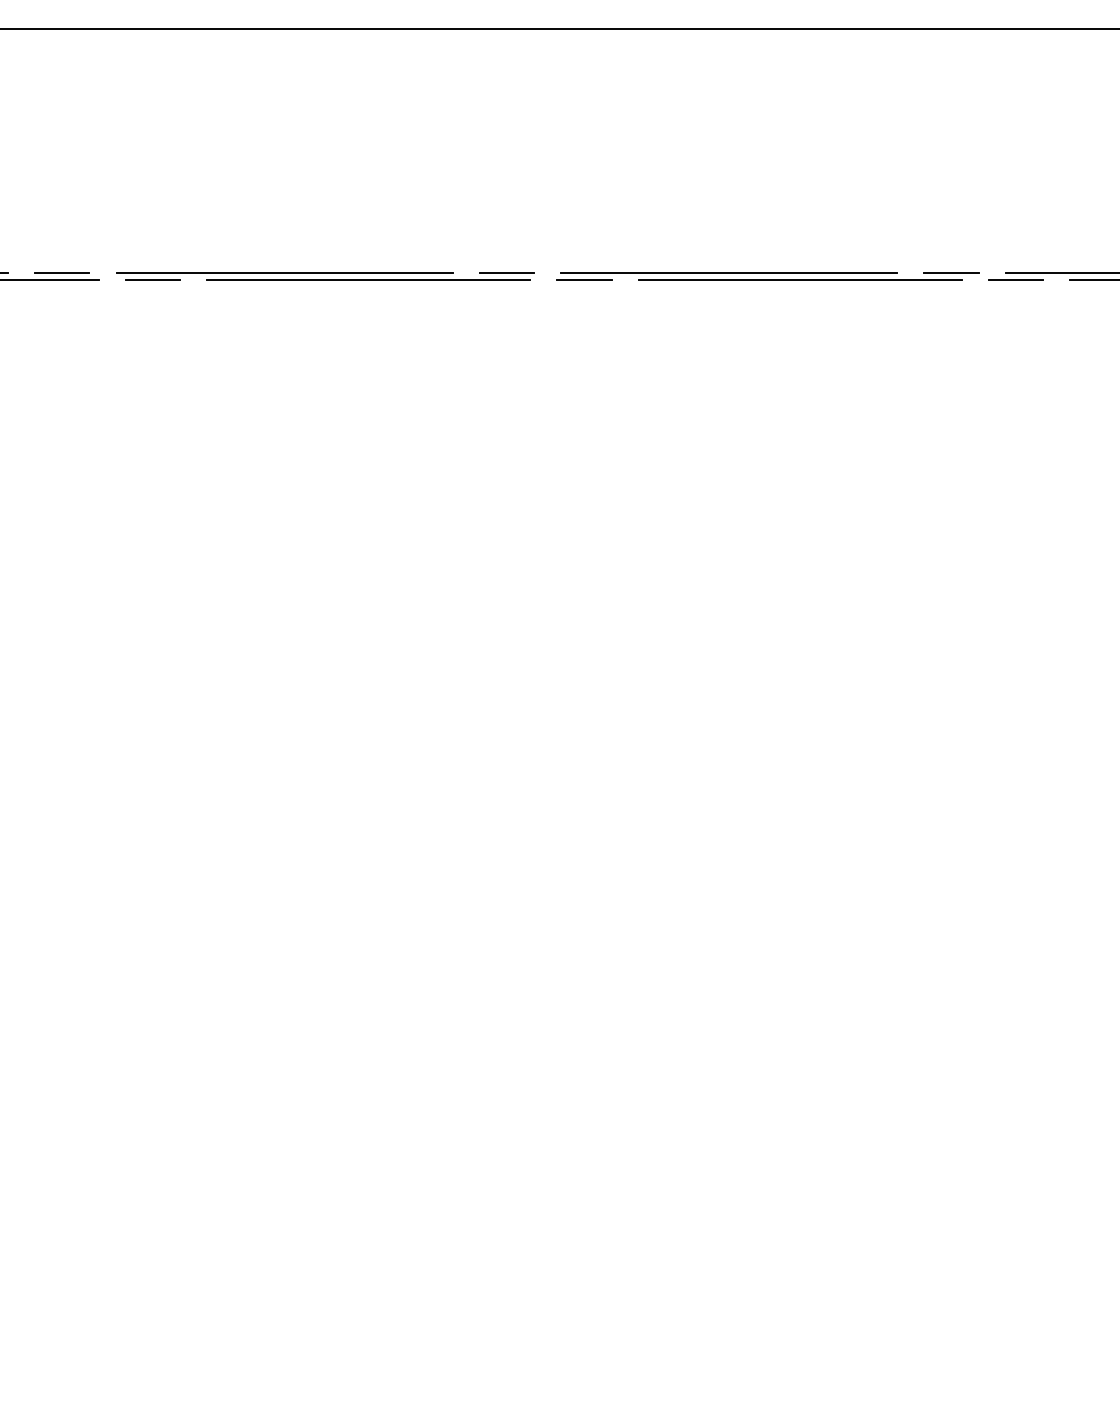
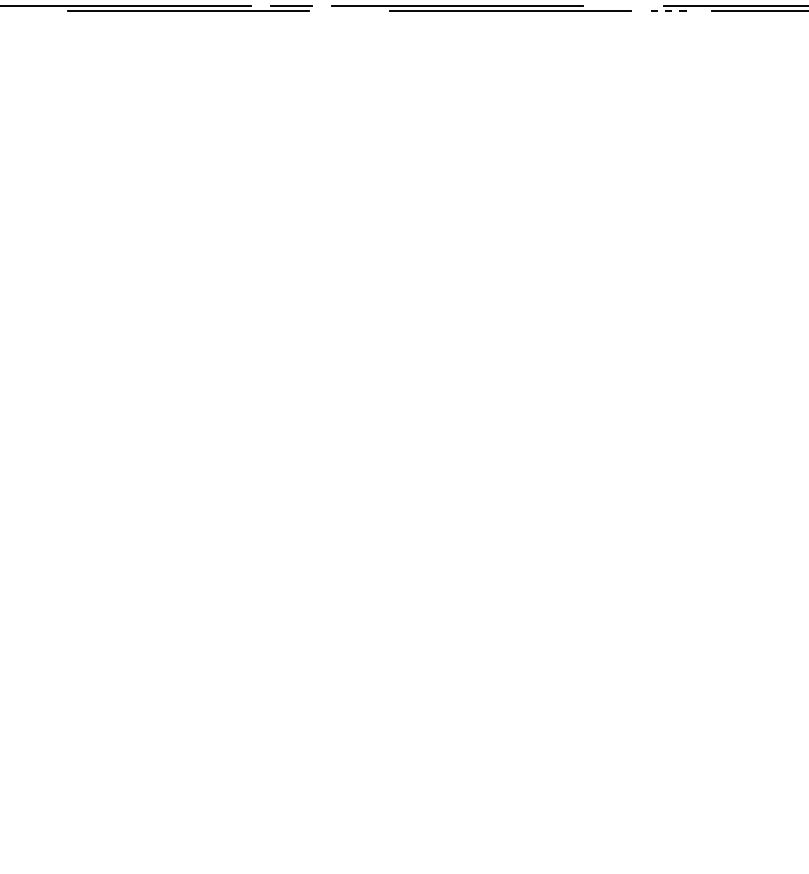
line: (951, 272) -> (623, 5), removed
line: (153, 280) -> (27, 11), removed
line: (584, 280) -> (349, 11), removed
line: (1016, 280) -> (671, 11), solid -> dashed

